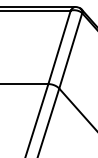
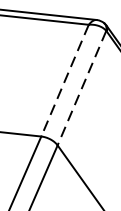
line: (59, 47) -> (64, 80), solid -> dashed
line: (70, 51) -> (81, 89), solid -> dashed

